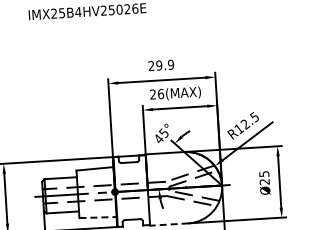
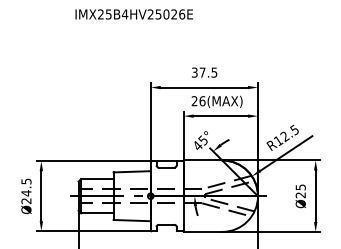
text: (161, 65) -> (204, 72), 29.9 -> 37.5
line: (98, 217) -> (132, 220), dashed -> solid
line: (168, 224) -> (202, 231), dashed -> solid

